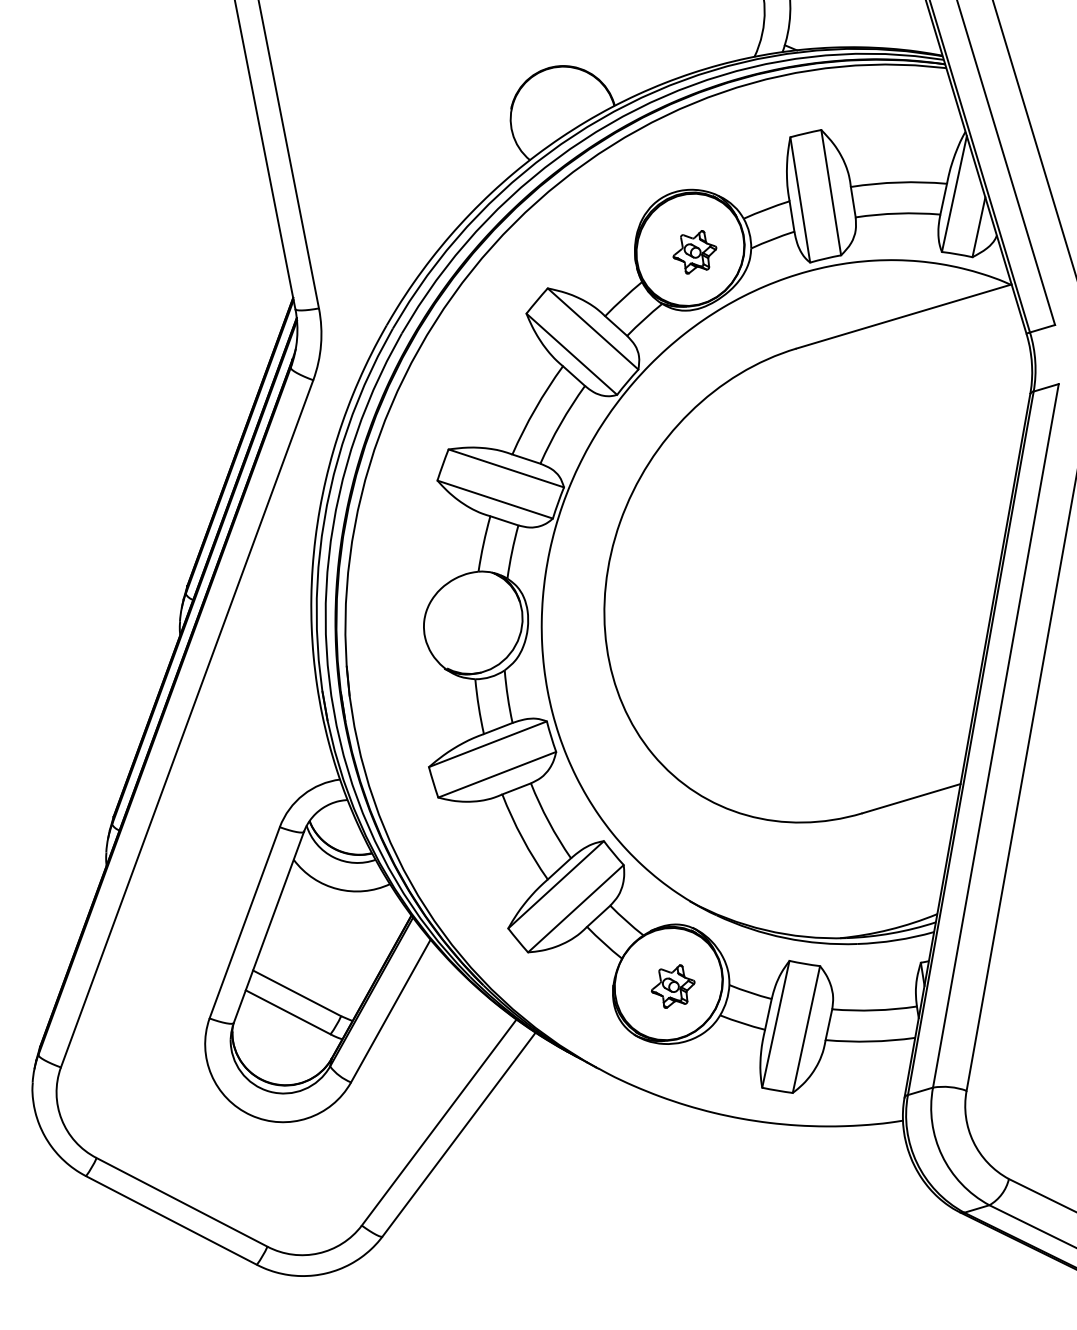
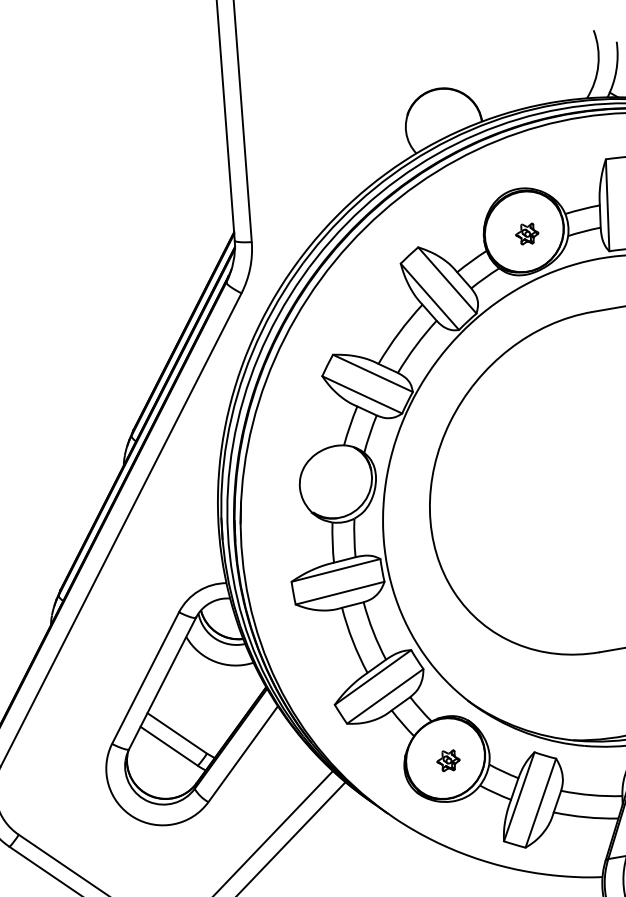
part: (694, 252) -> (526, 234), size x0.7
part: (672, 986) -> (448, 760), size x0.7

